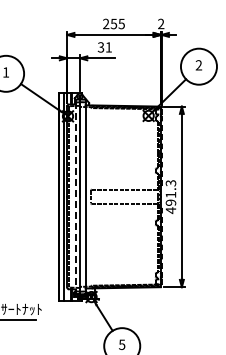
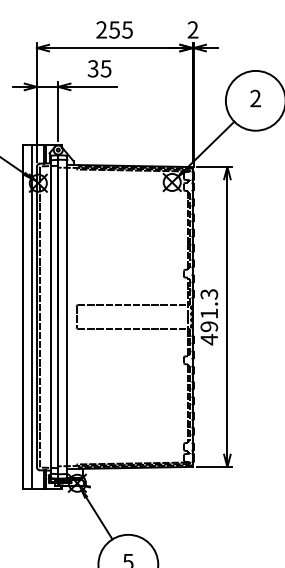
text: (108, 47) -> (105, 68), 31 -> 35
line: (75, 197) -> (50, 317), dashed -> solid

